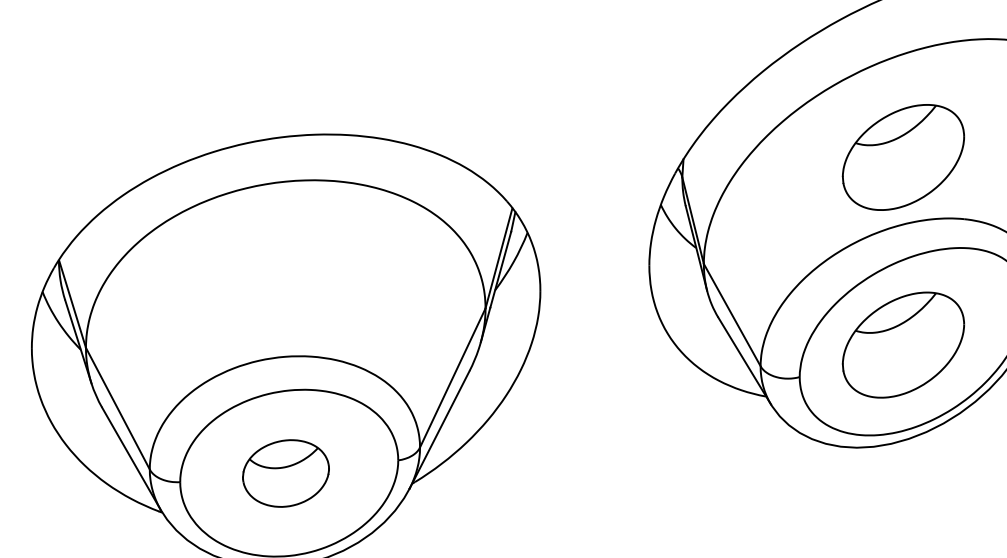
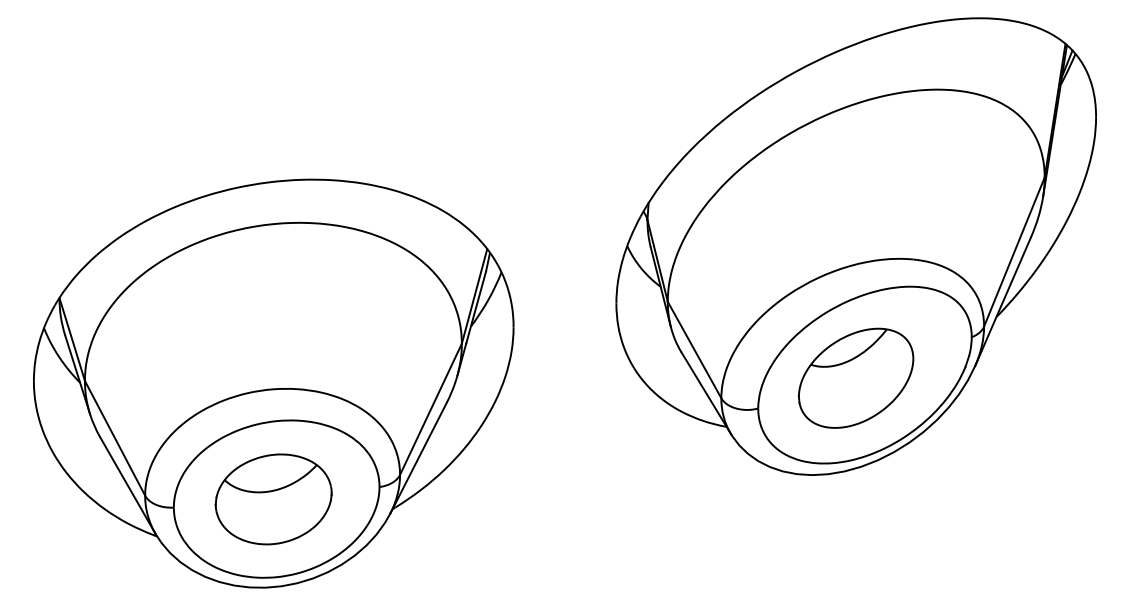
part: (903, 156) -> (856, 200), removed
part: (285, 473) -> (273, 499), size x1.43

